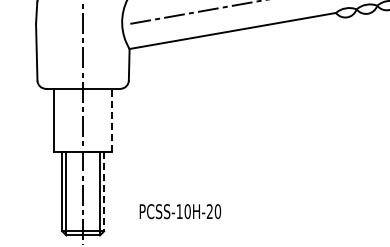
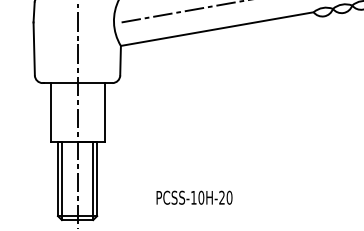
line: (112, 119) -> (104, 111), dashed -> solid
line: (104, 191) -> (97, 179), dashed -> solid
text: (180, 211) -> (194, 197), moved

